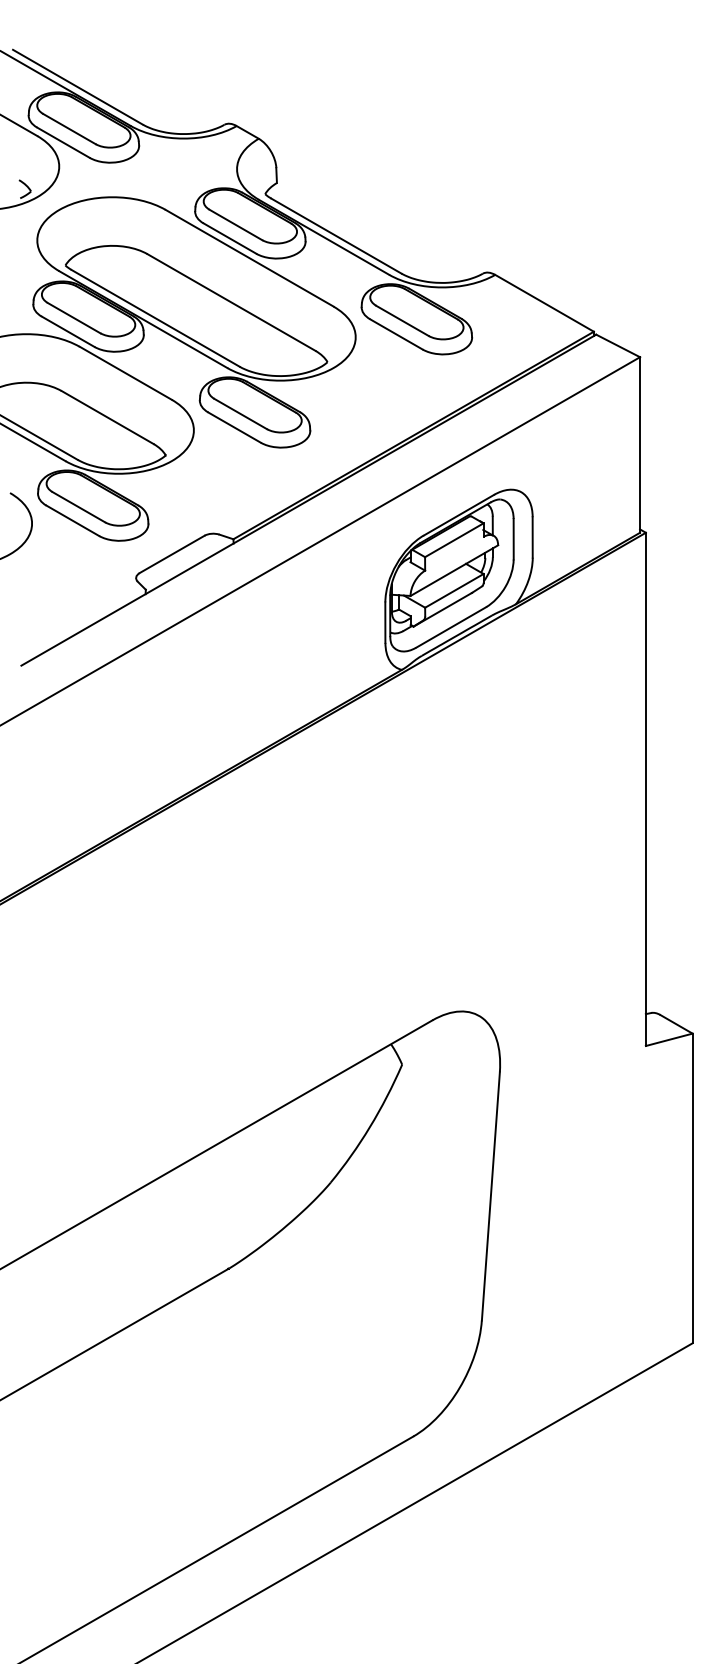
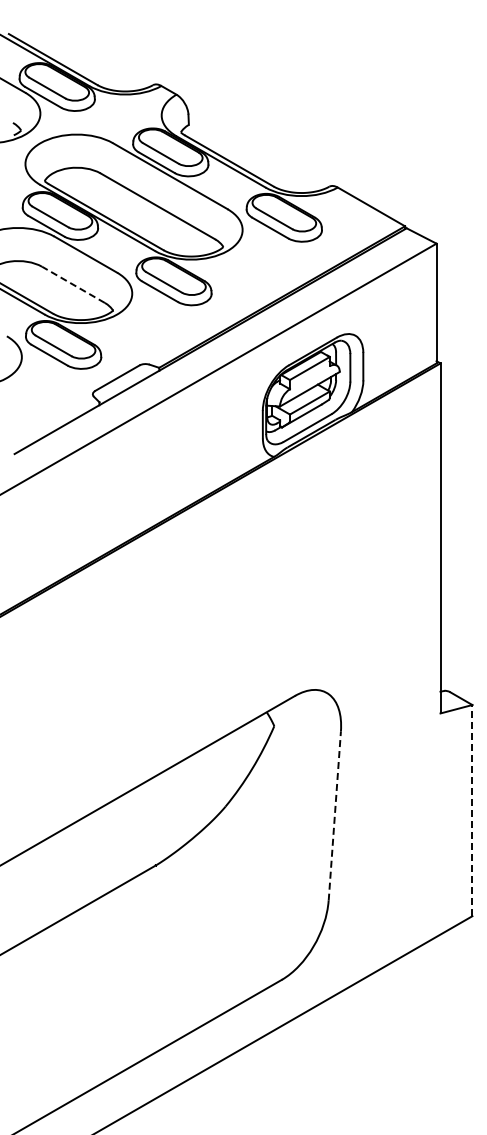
line: (107, 417) -> (73, 284), solid -> dashed
line: (692, 1188) -> (472, 810), solid -> dashed
line: (490, 1197) -> (334, 816), solid -> dashed

